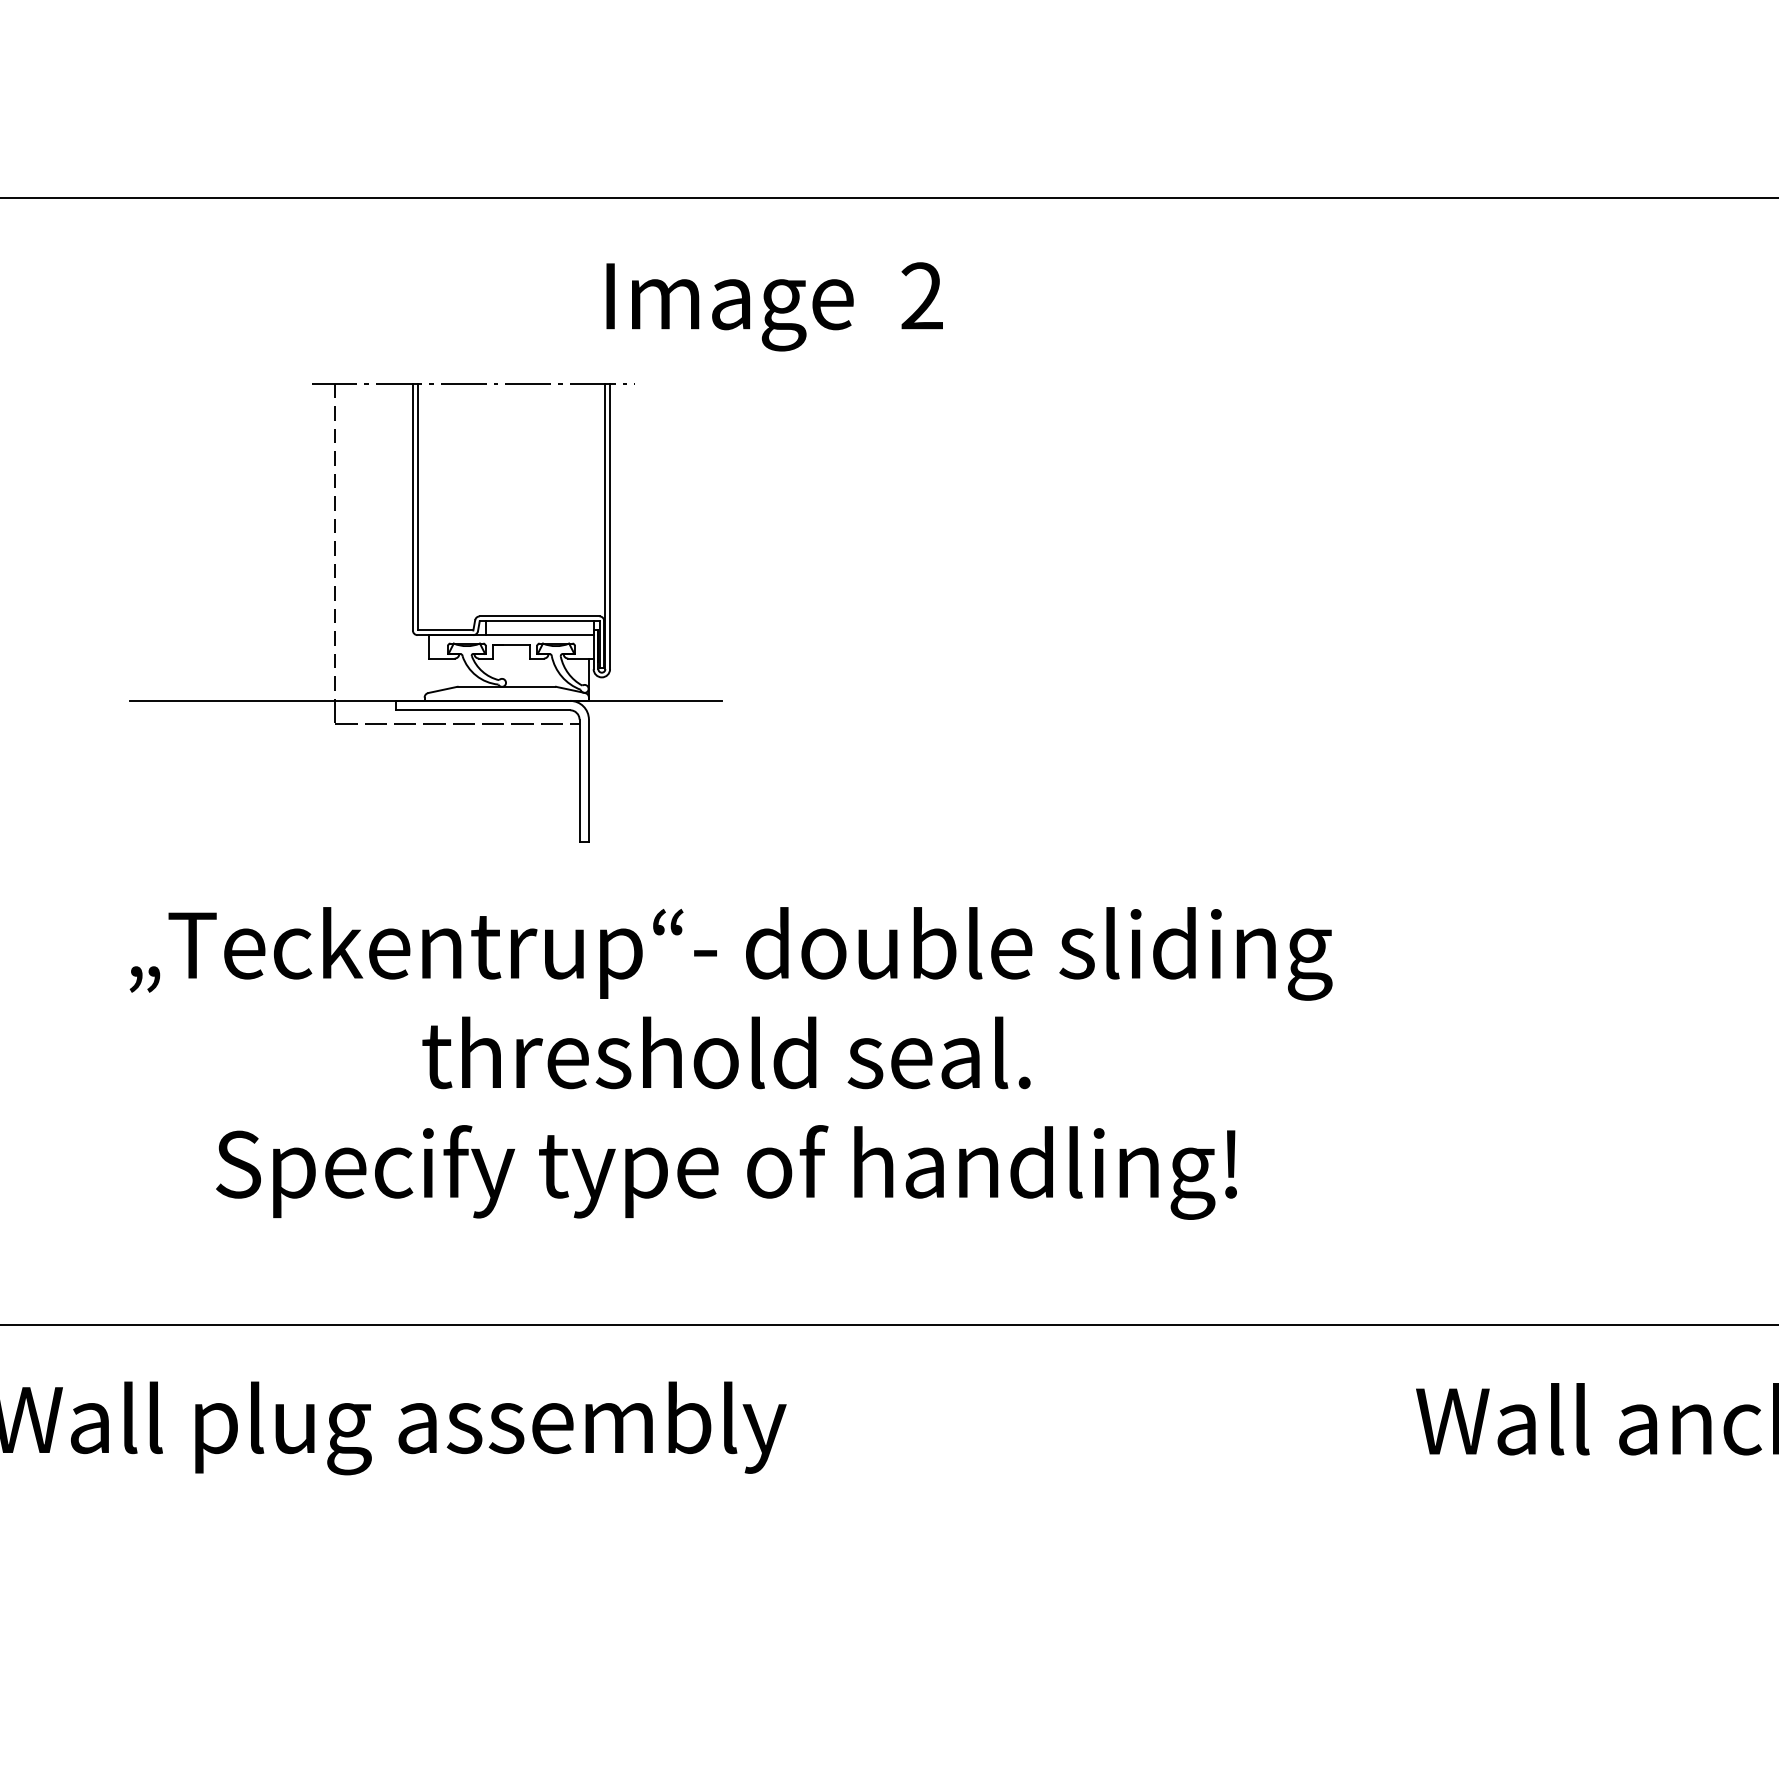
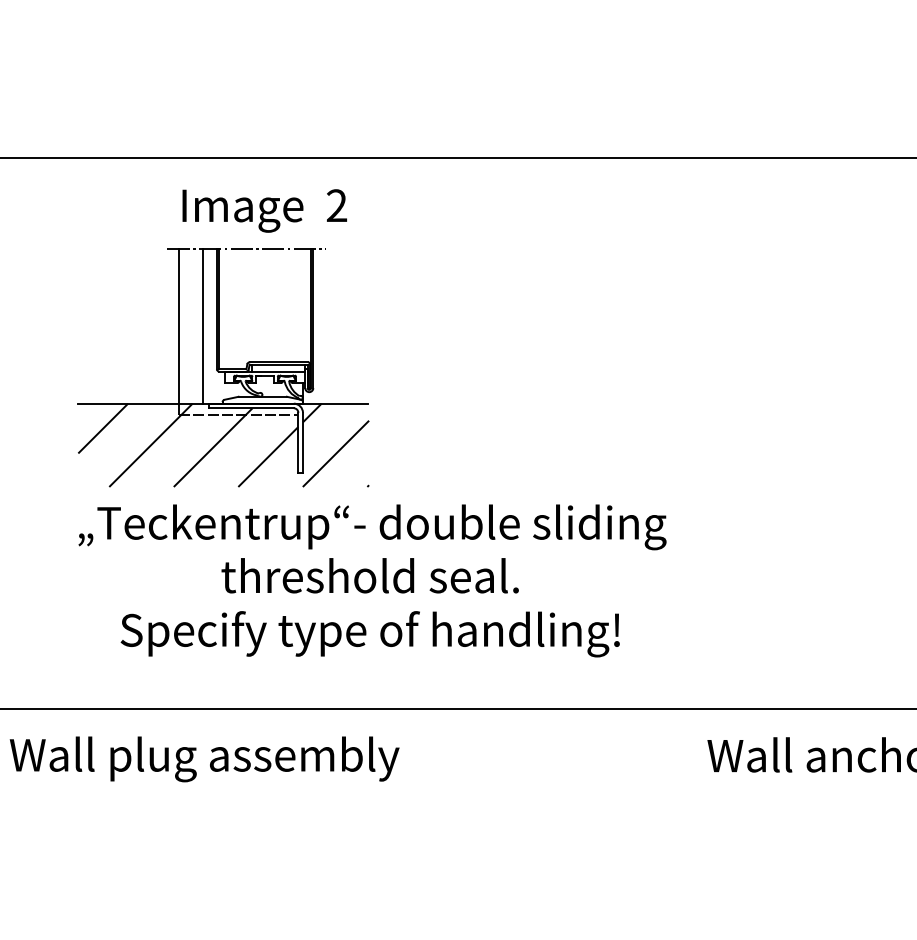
text: (774, 305) -> (264, 210), moved
line: (383, 541) -> (202, 325), added
line: (336, 543) -> (179, 326), dashed -> solid
hatch: (426, 786) -> (223, 445), added

